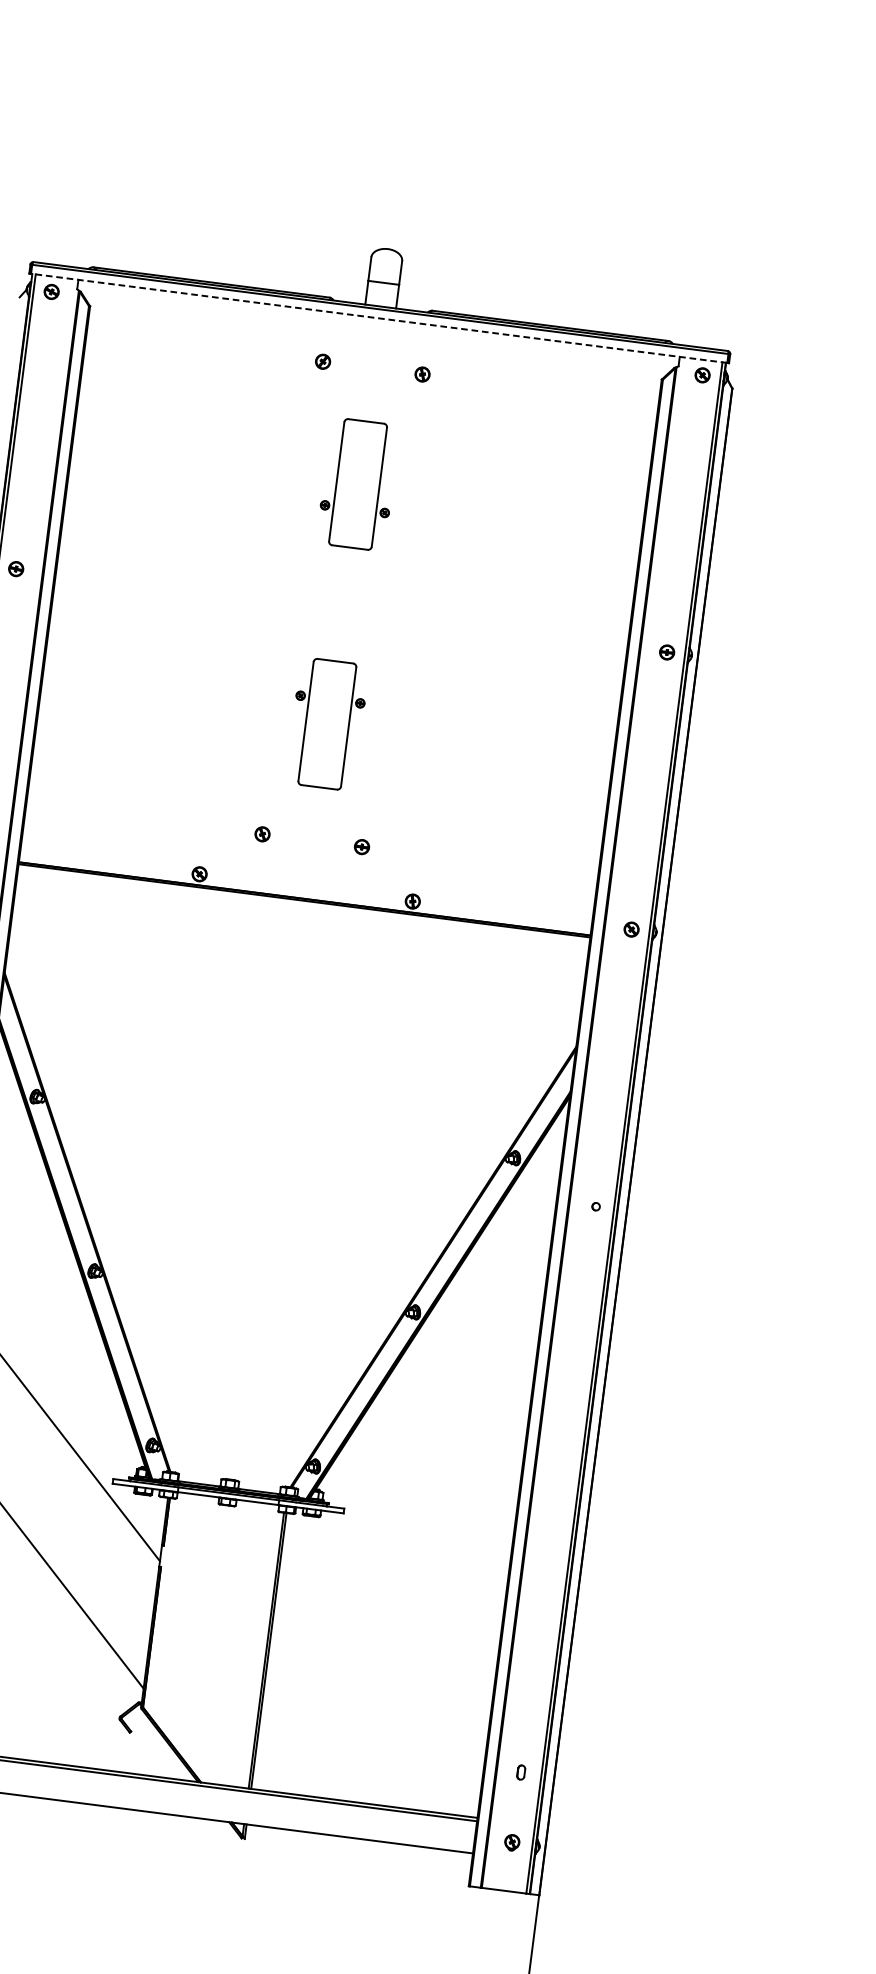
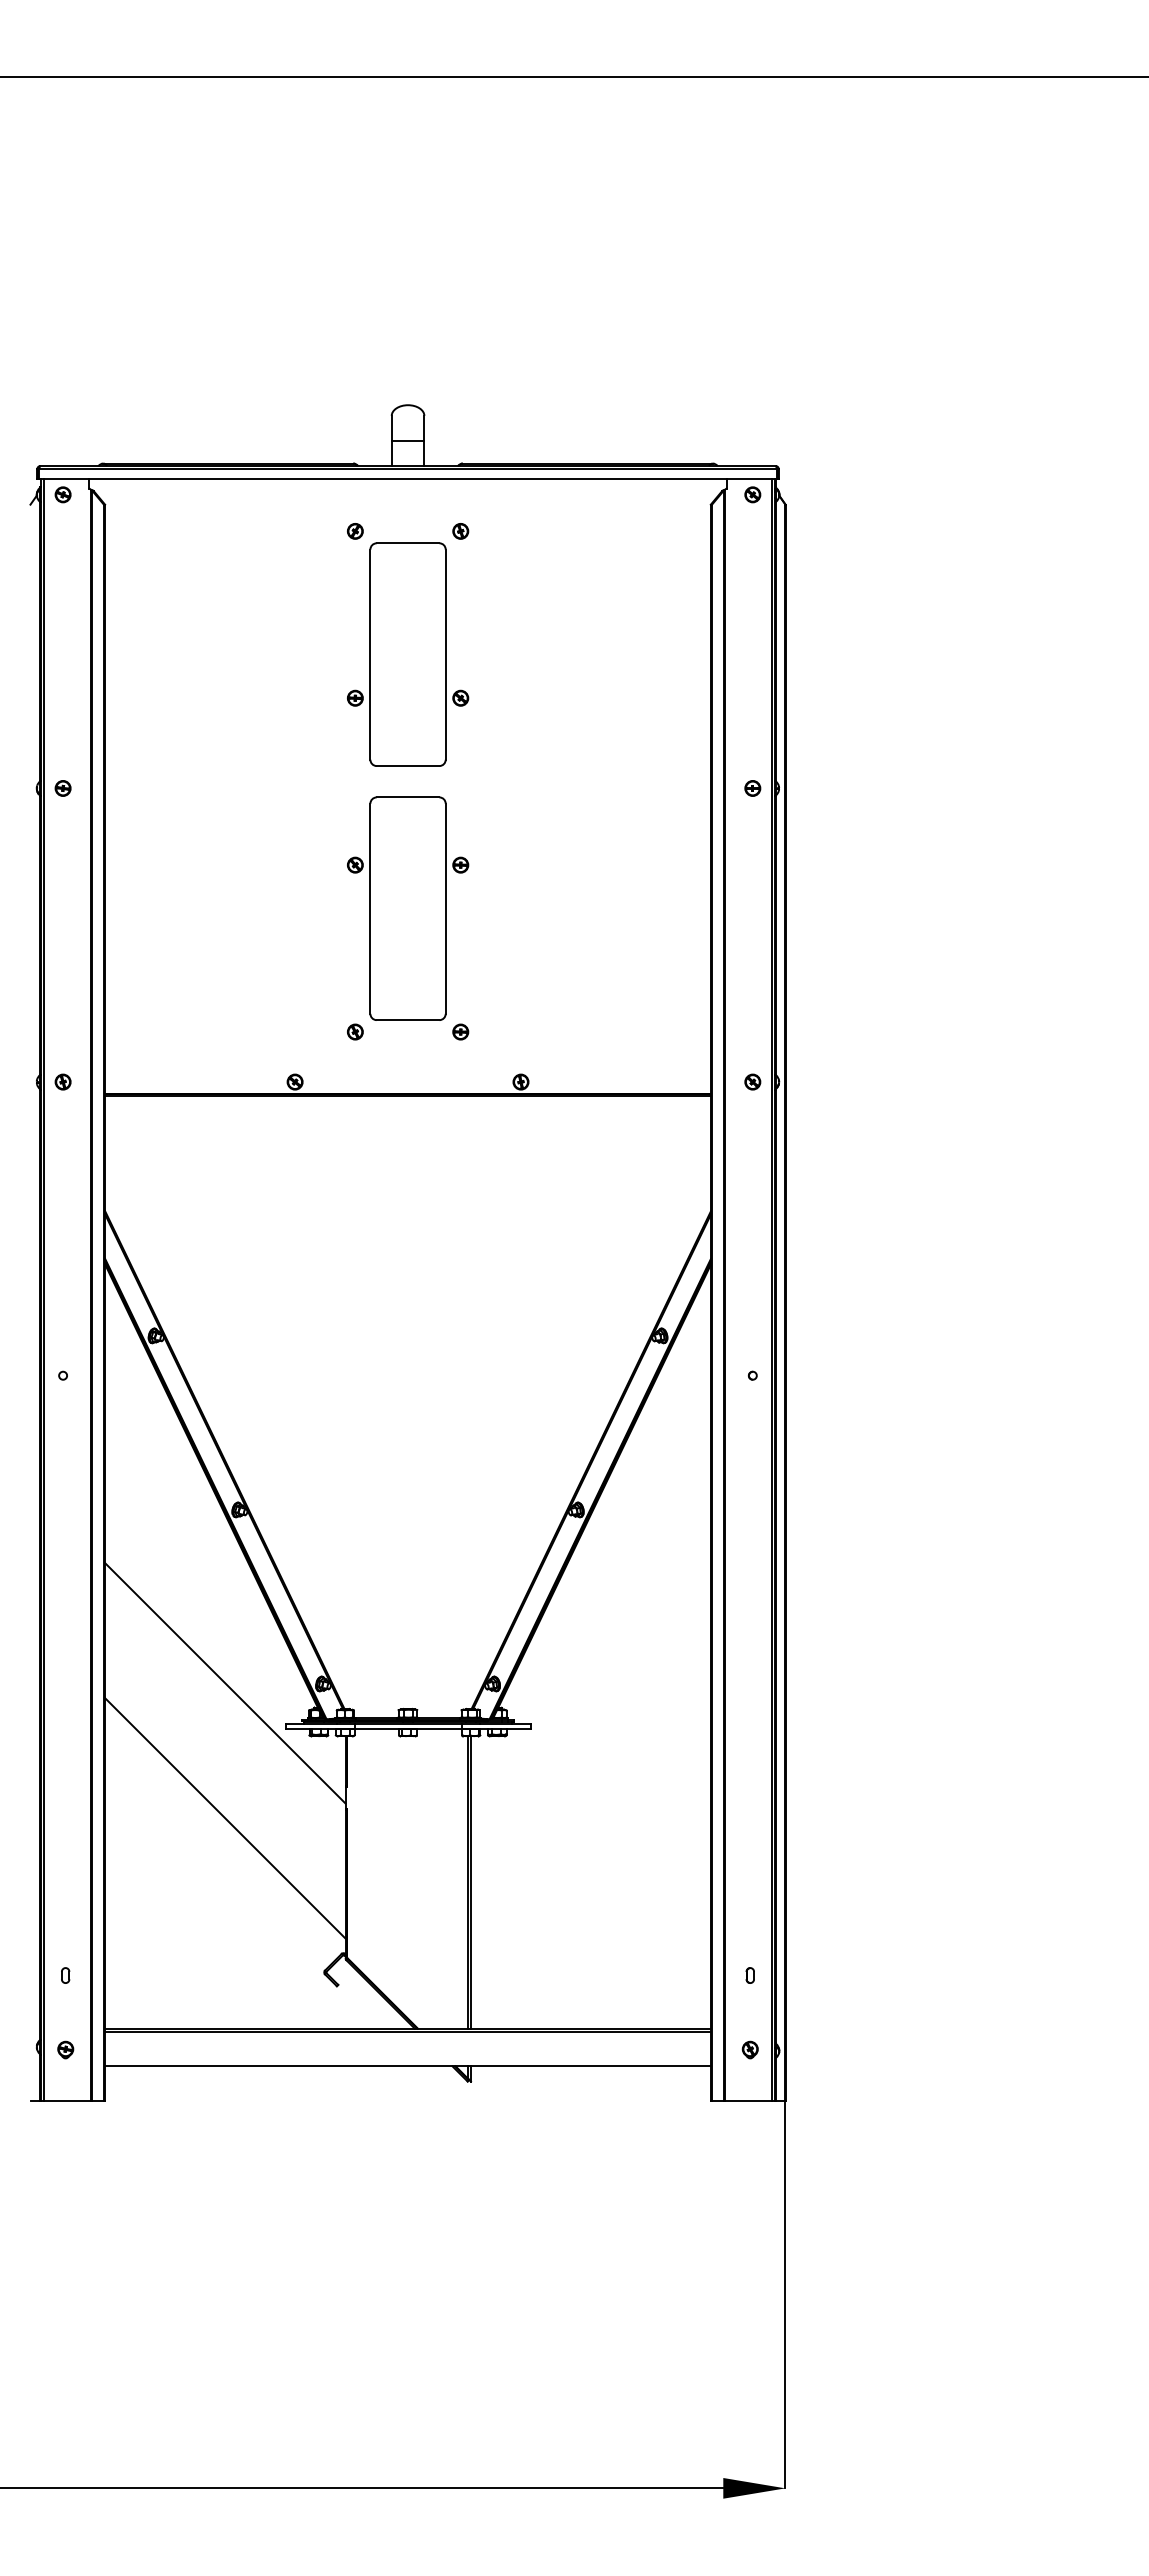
line: (379, 318) -> (408, 478), dashed -> solid
part: (358, 484) -> (408, 654), size x1.67
part: (327, 724) -> (408, 908), size x1.67

